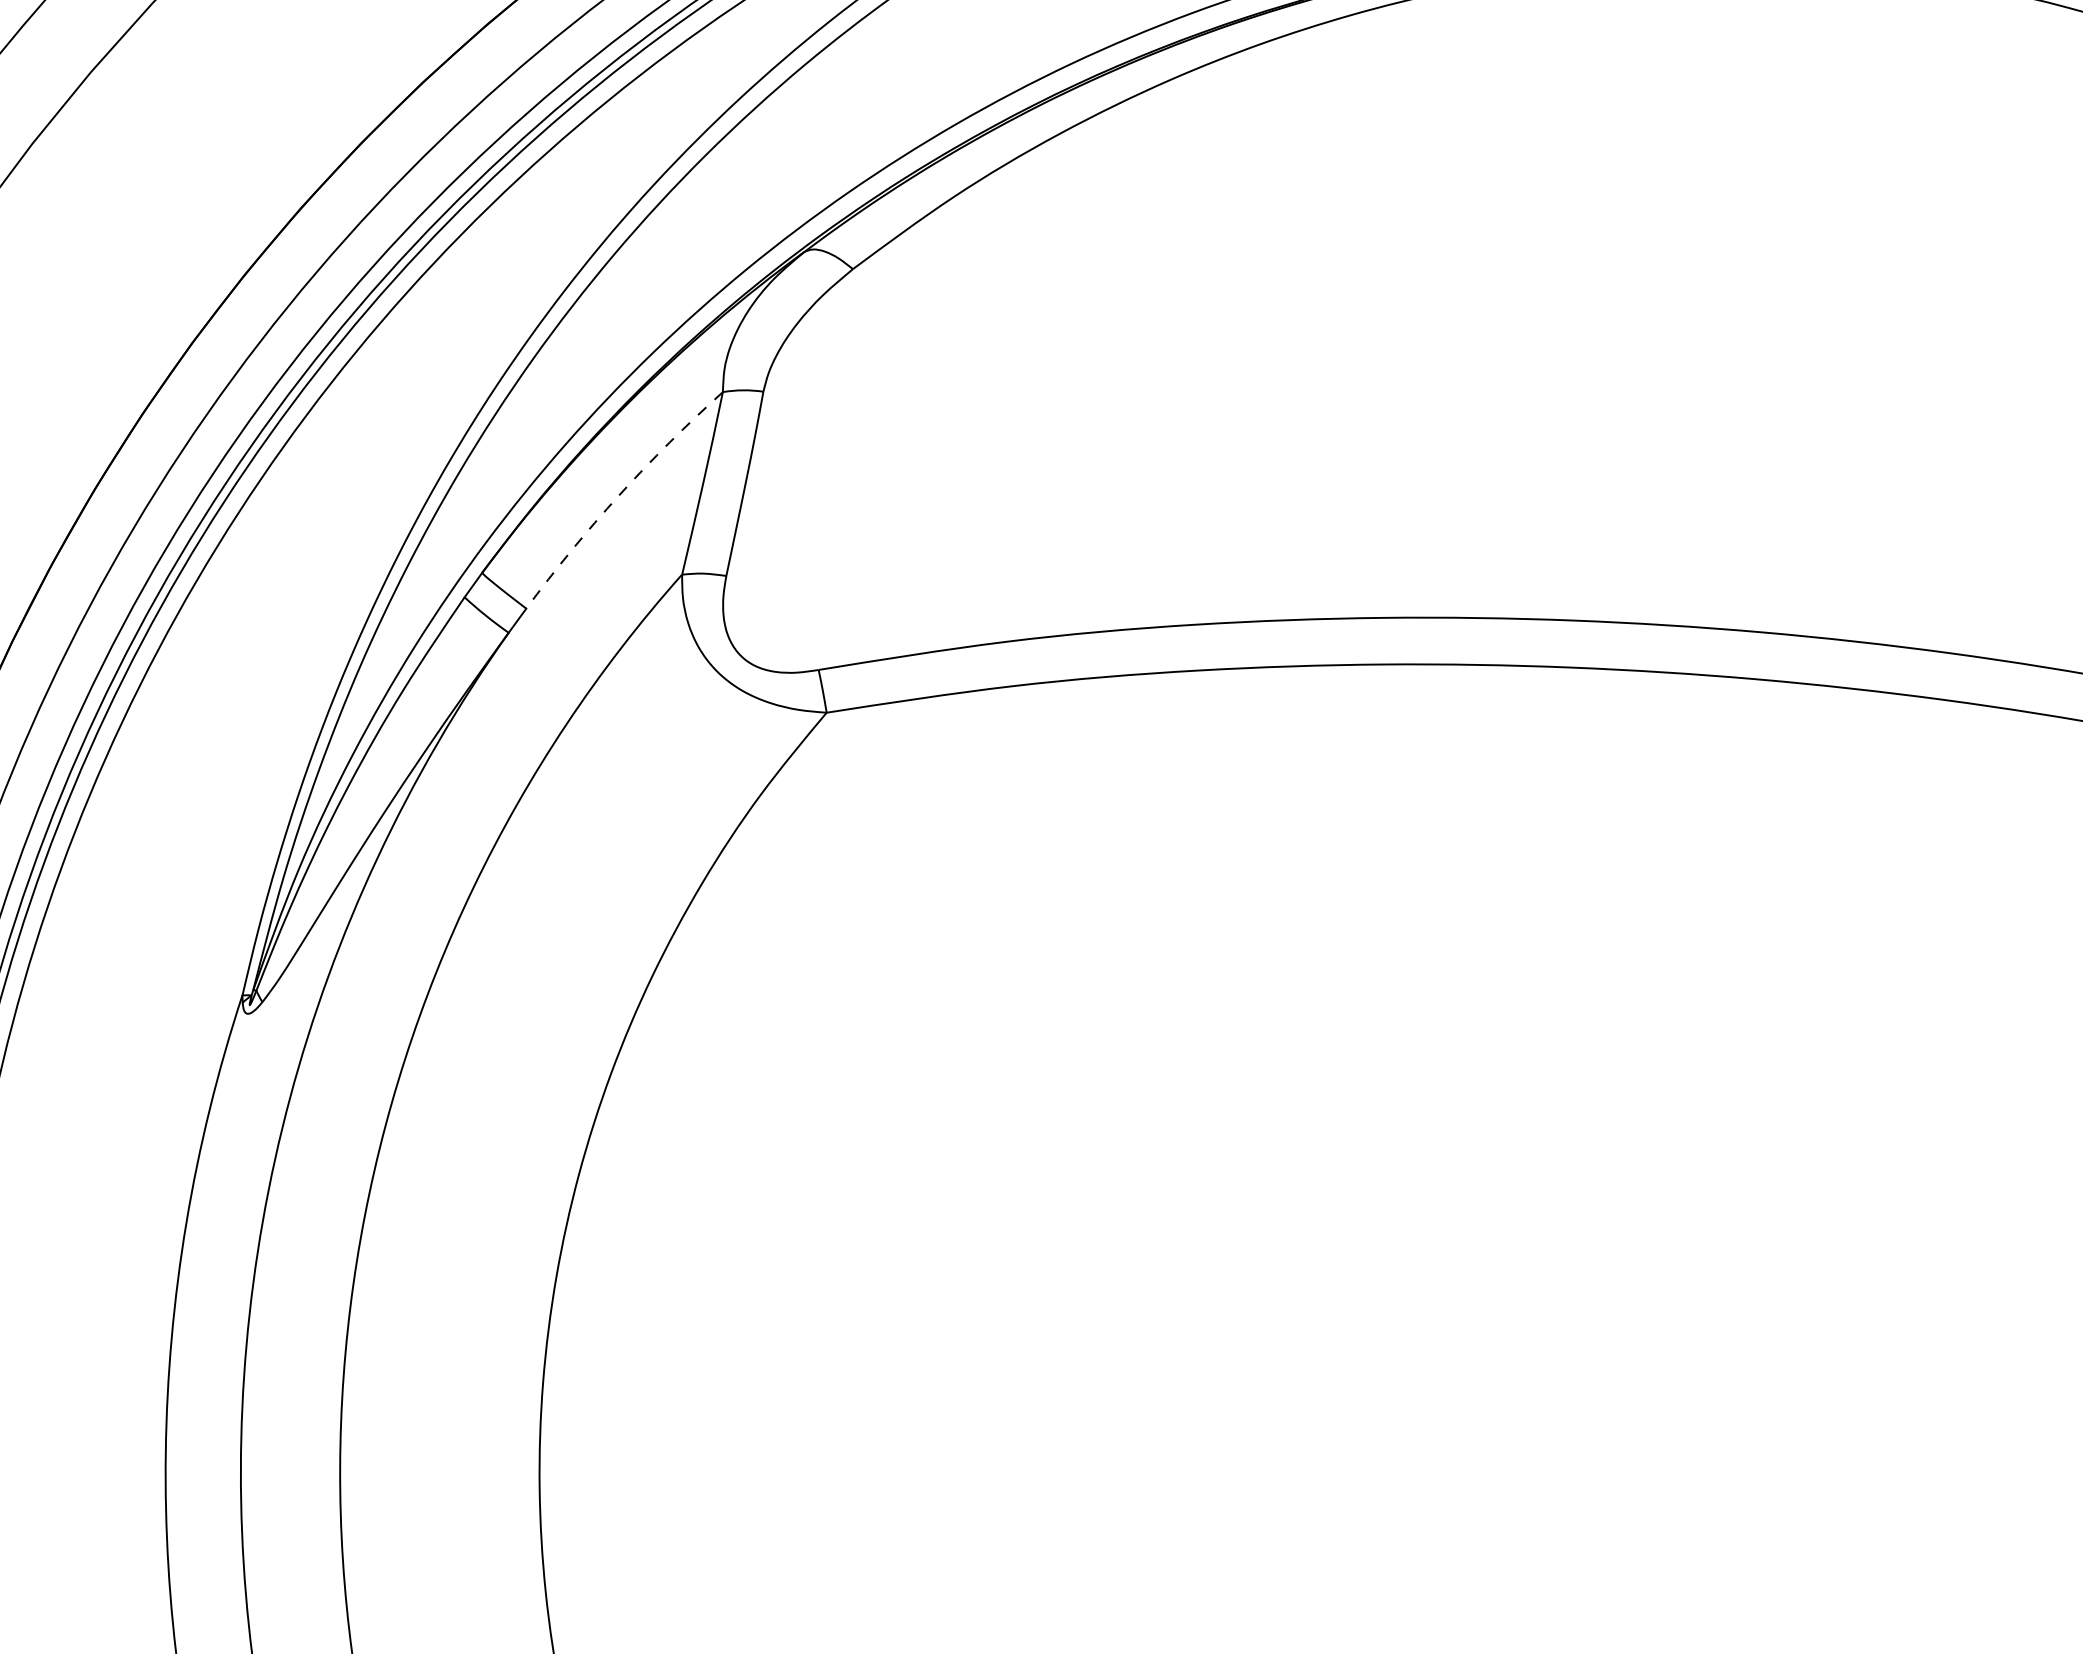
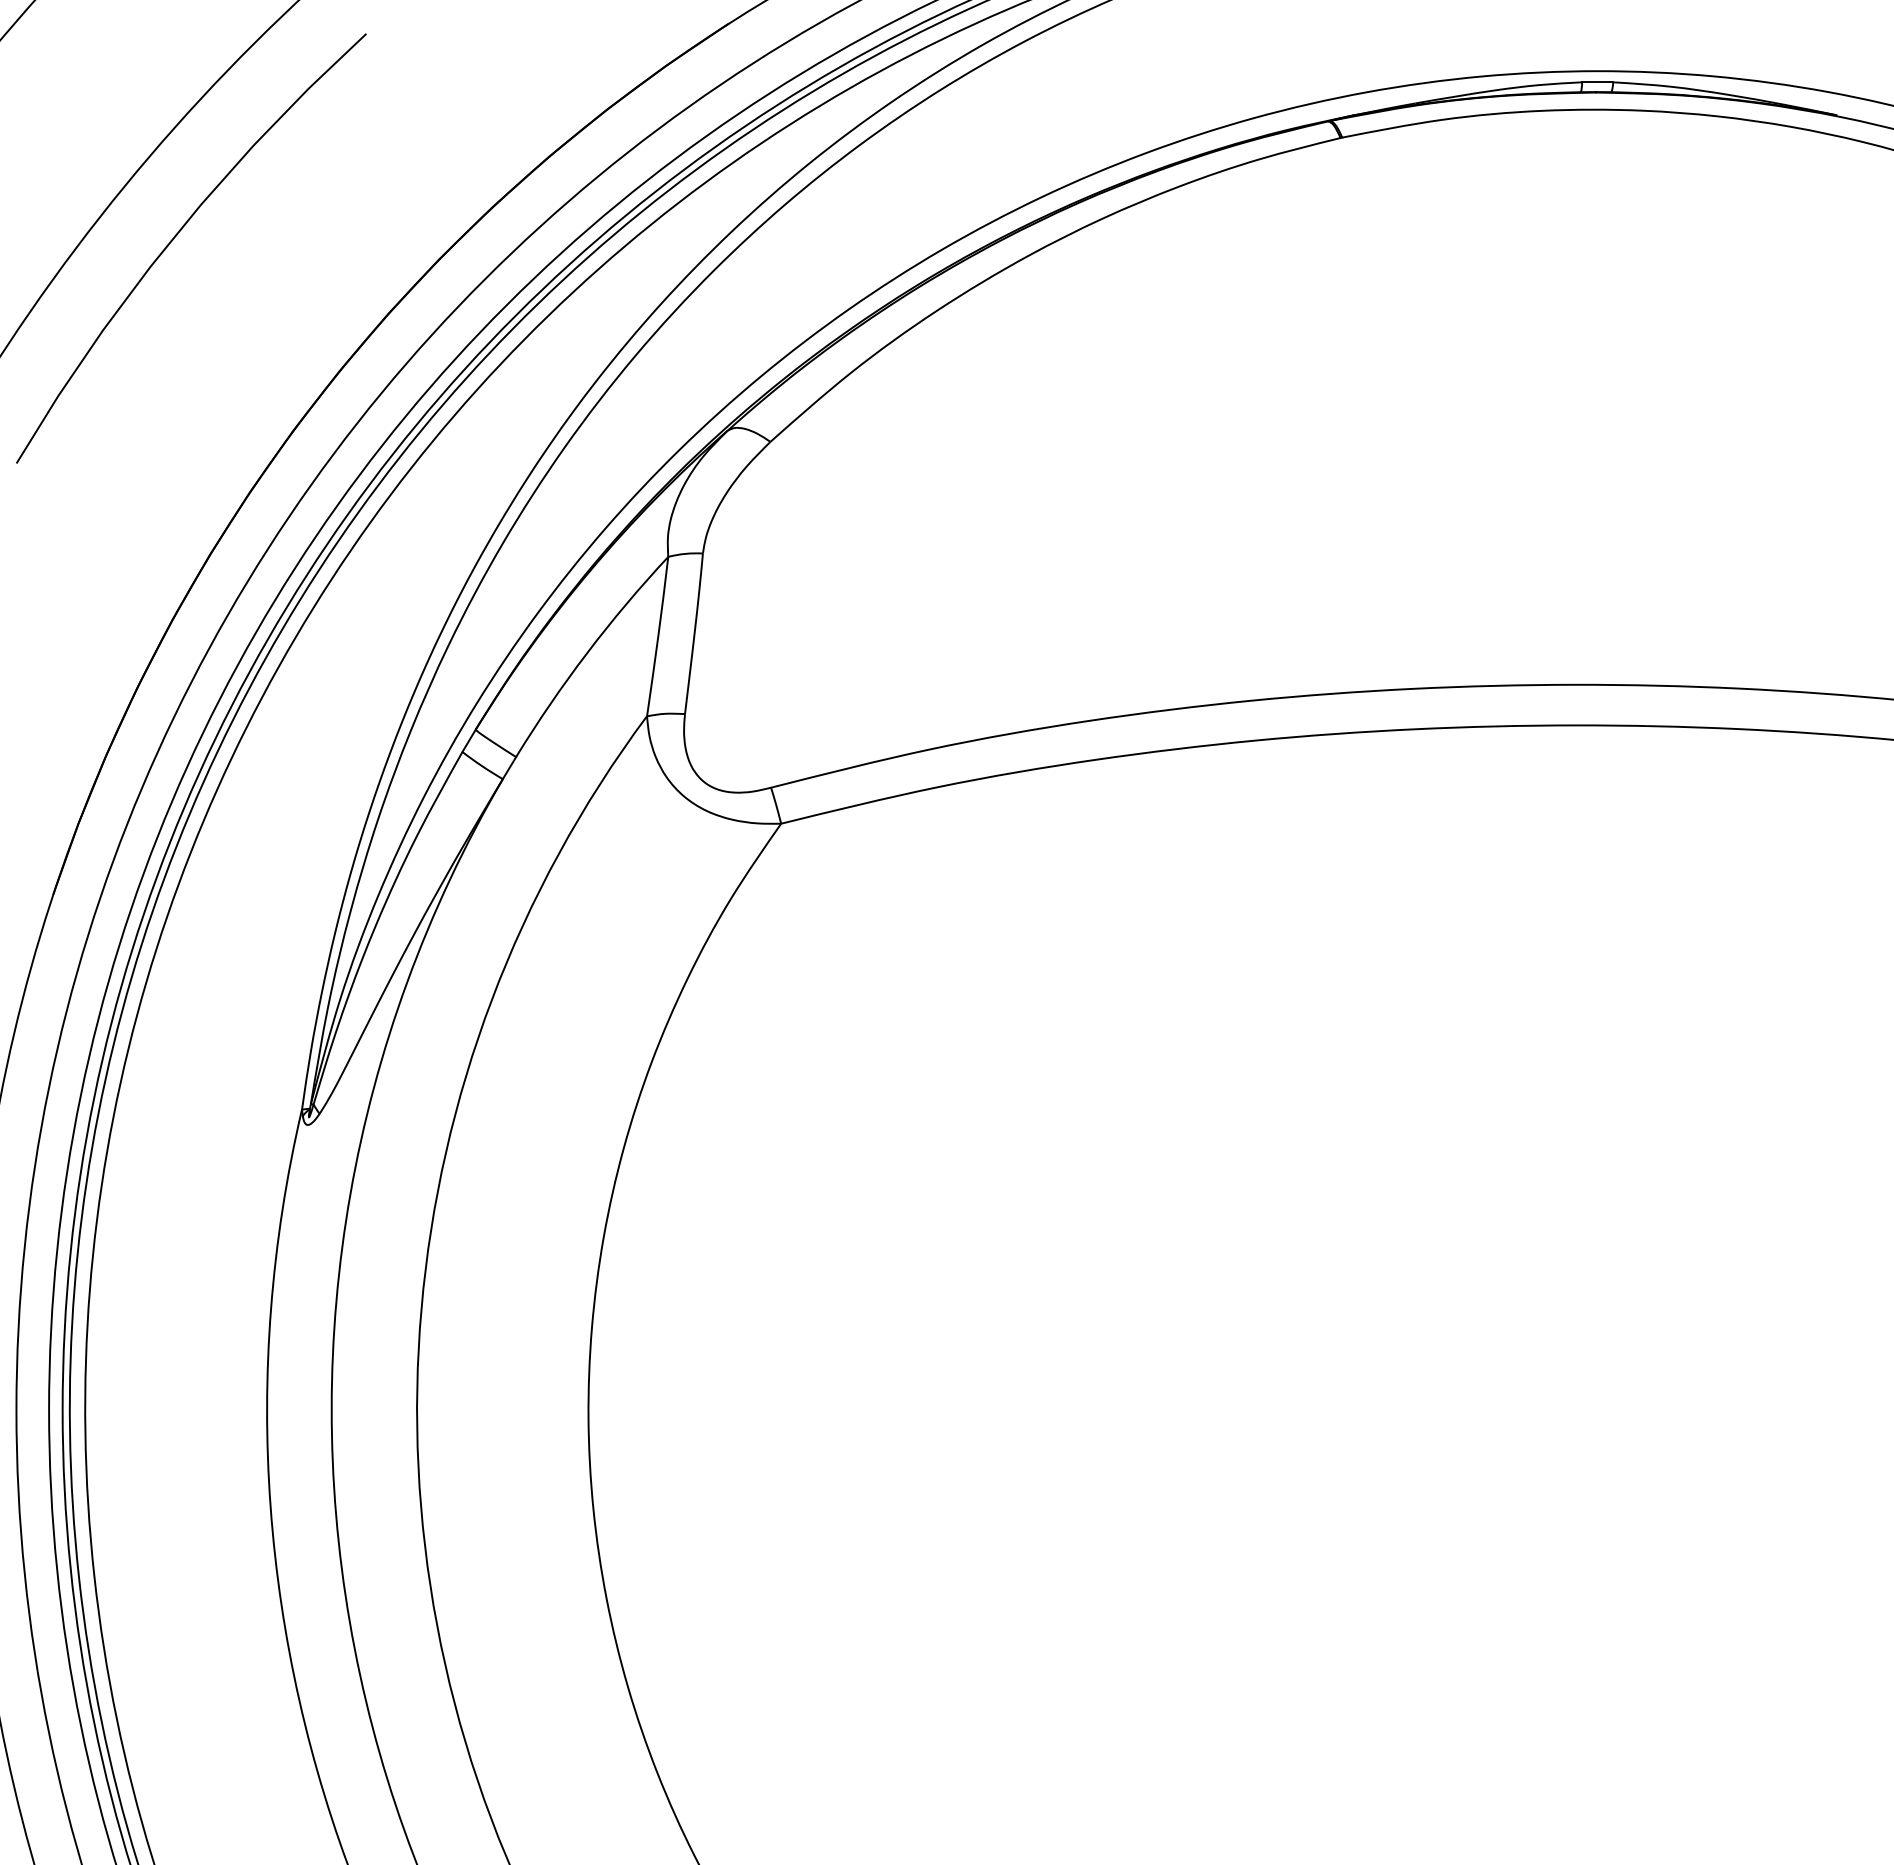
arc: (619, 495) -> (587, 653), dashed -> solid

